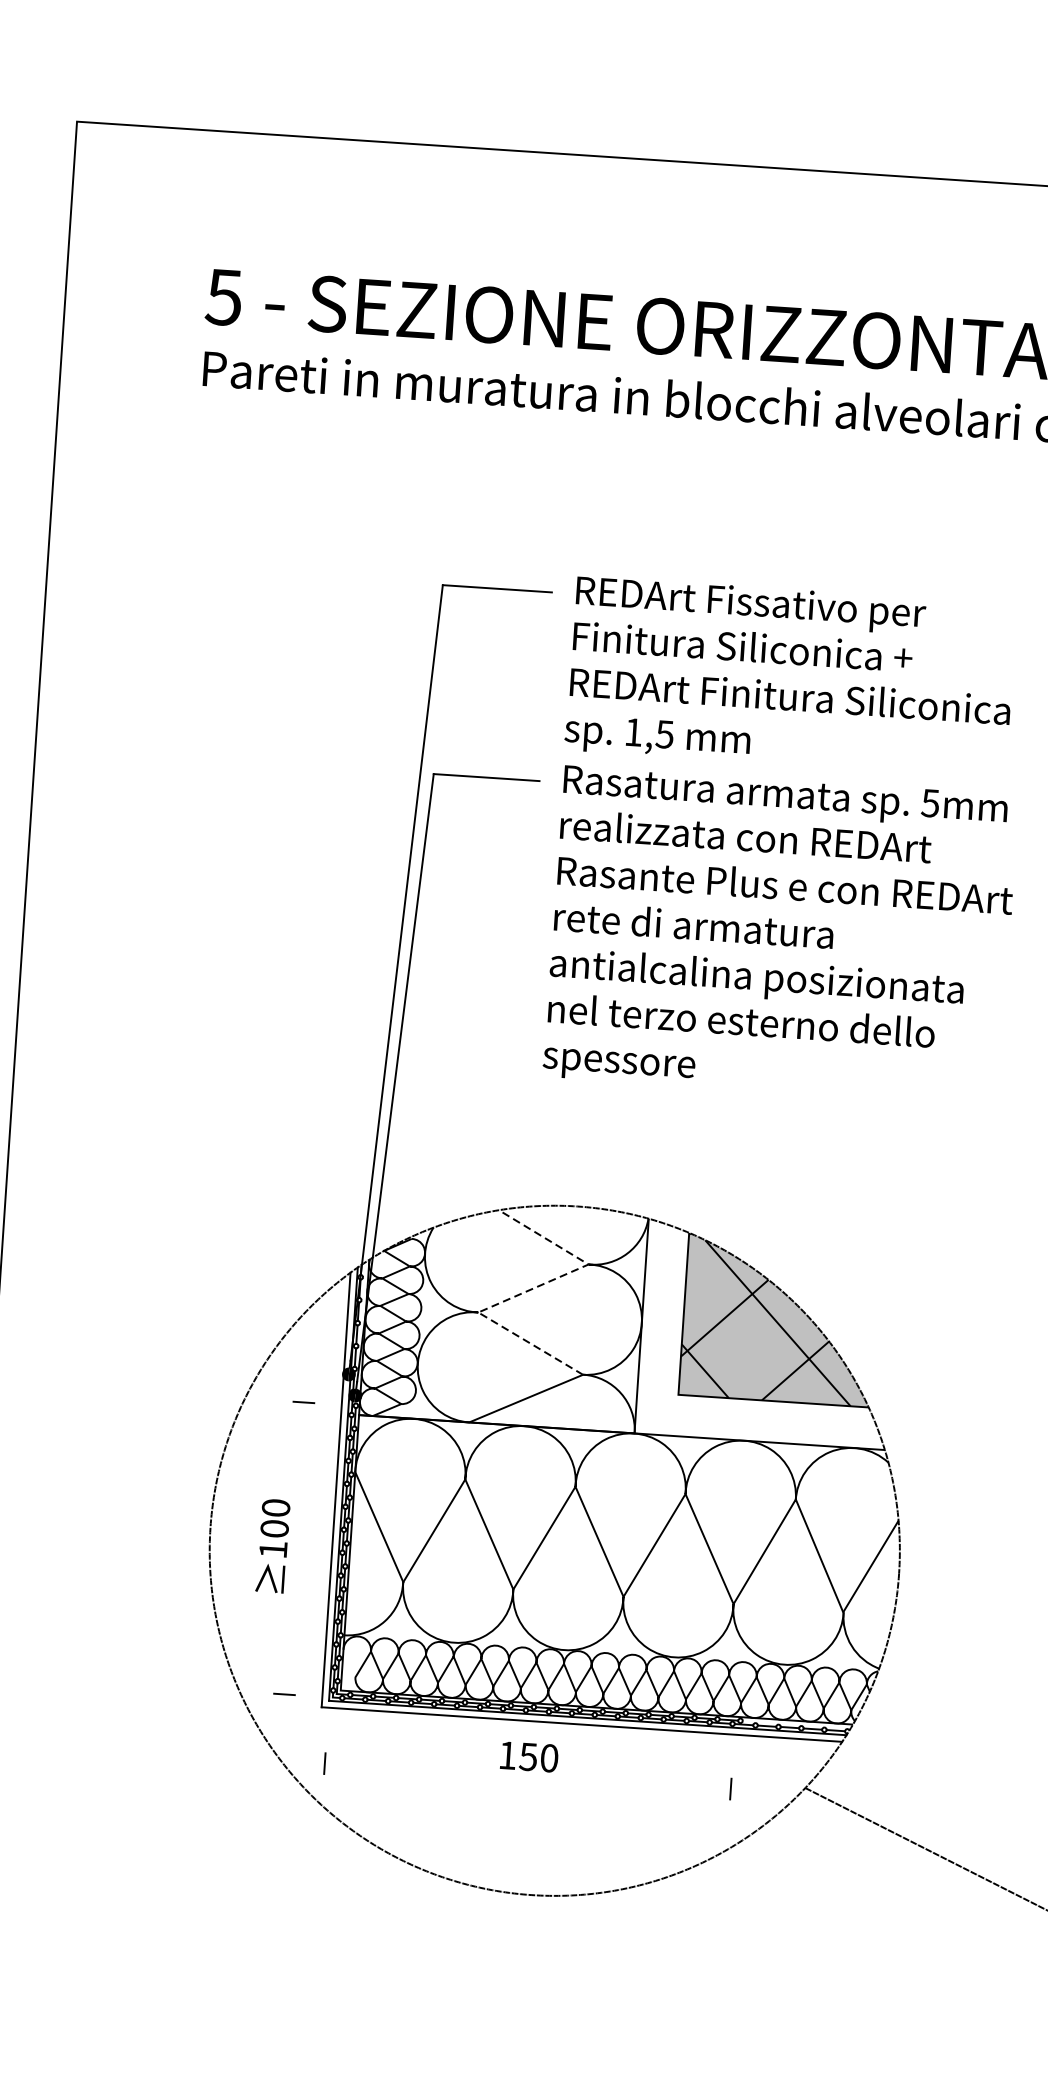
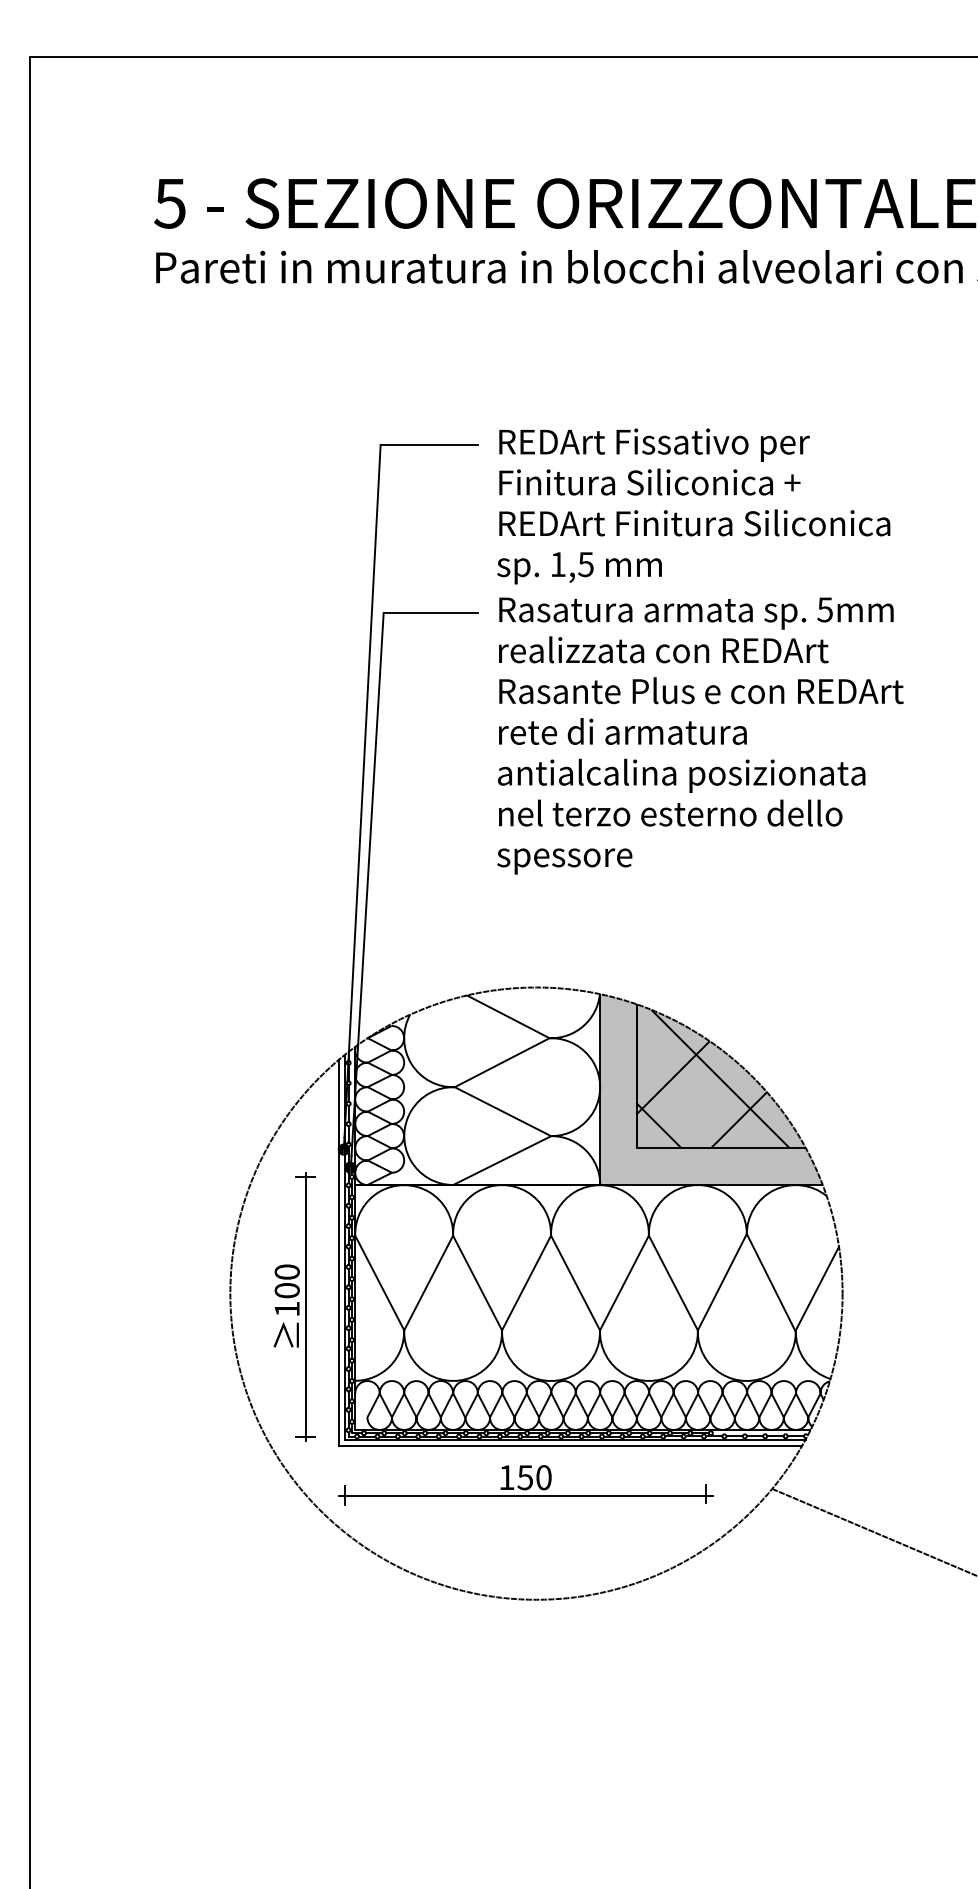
line: (525, 1292) -> (495, 1066), dashed -> solid
fill: (765, 1334) -> (710, 1089), added
line: (294, 1548) -> (305, 1306), added
line: (527, 1777) -> (525, 1495), added

